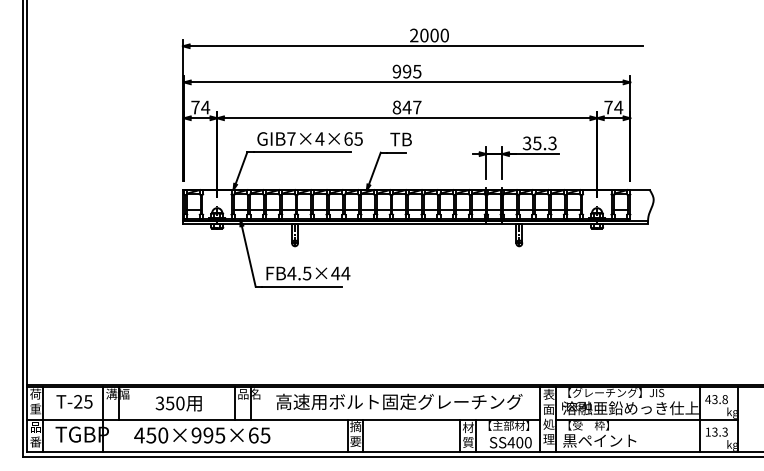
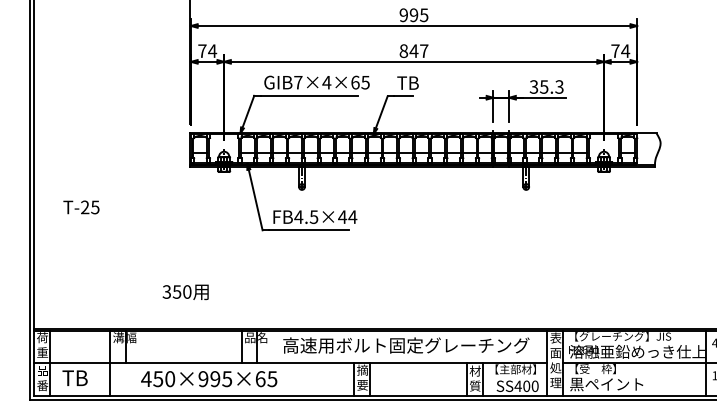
text: (74, 401) -> (81, 207), moved
text: (178, 403) -> (185, 292), moved
text: (88, 434) -> (95, 378), TGBP -> TB

